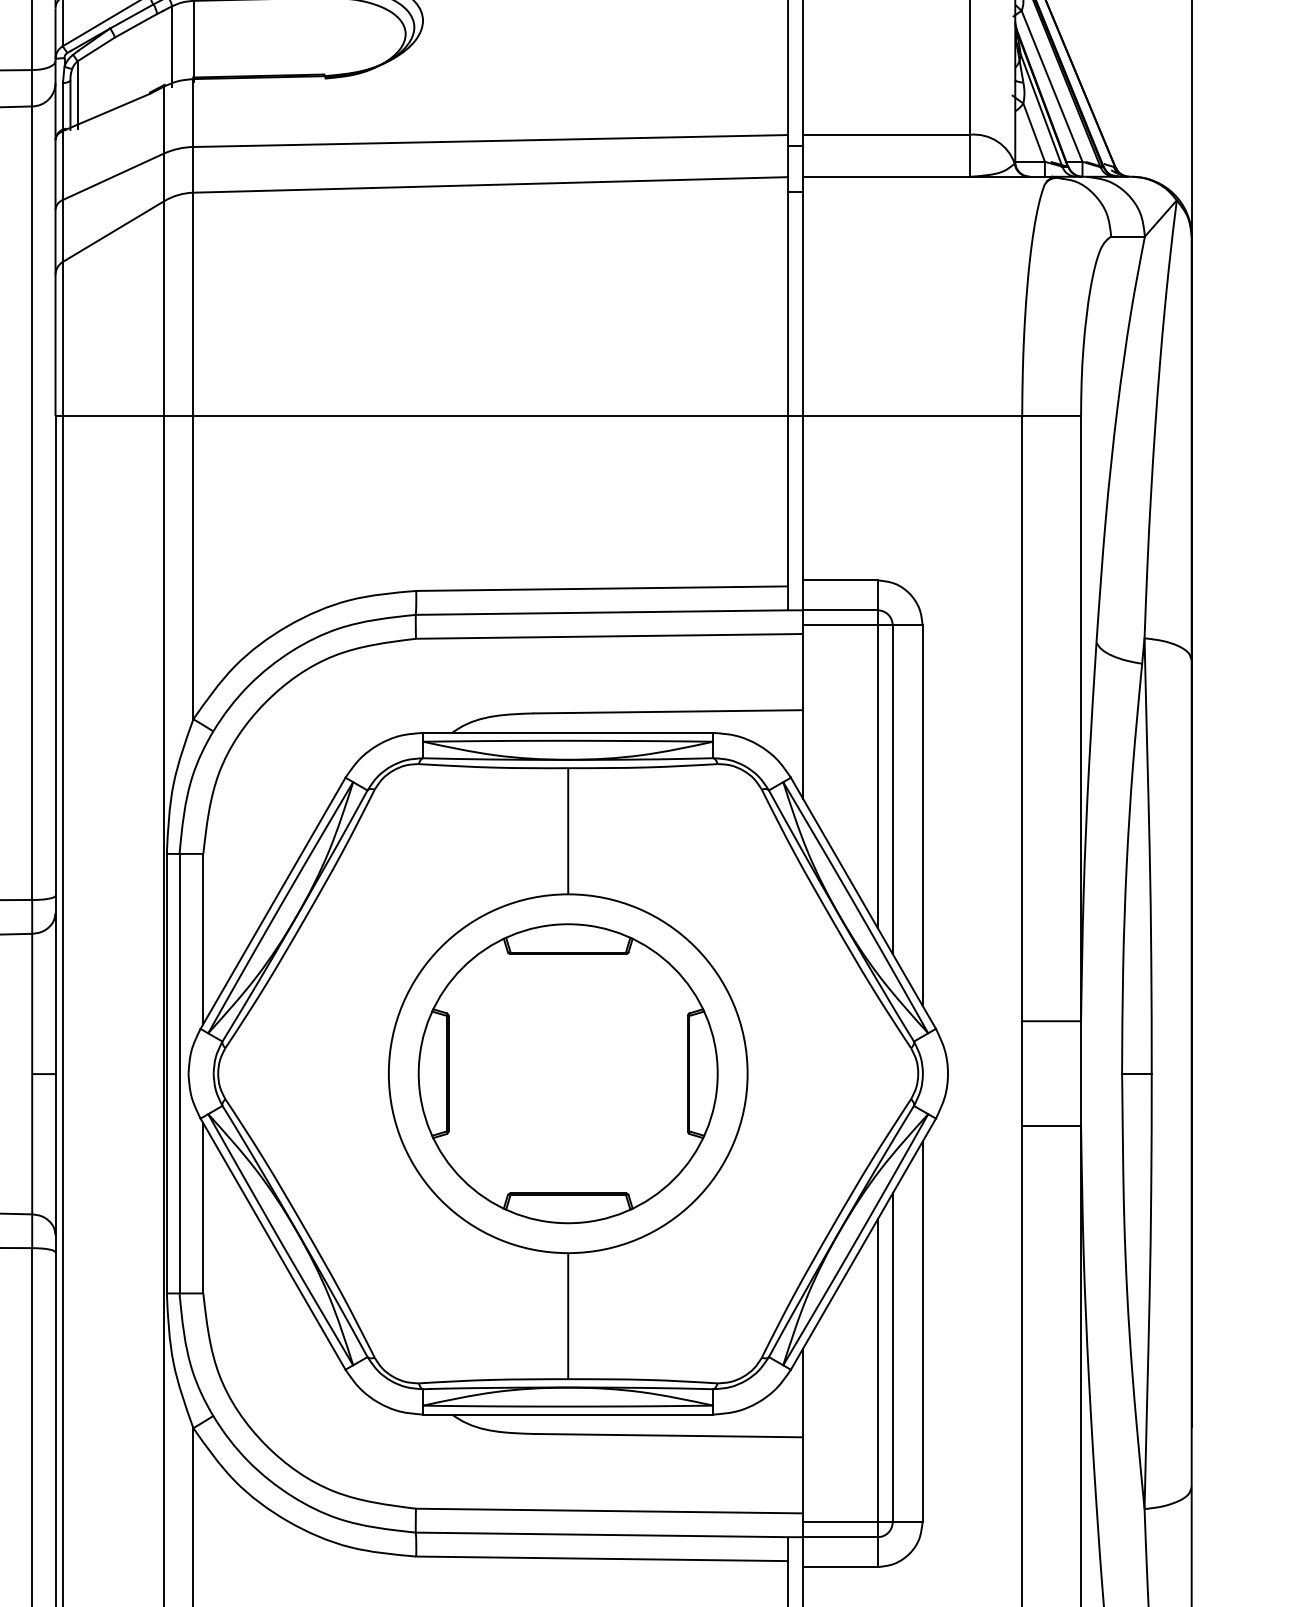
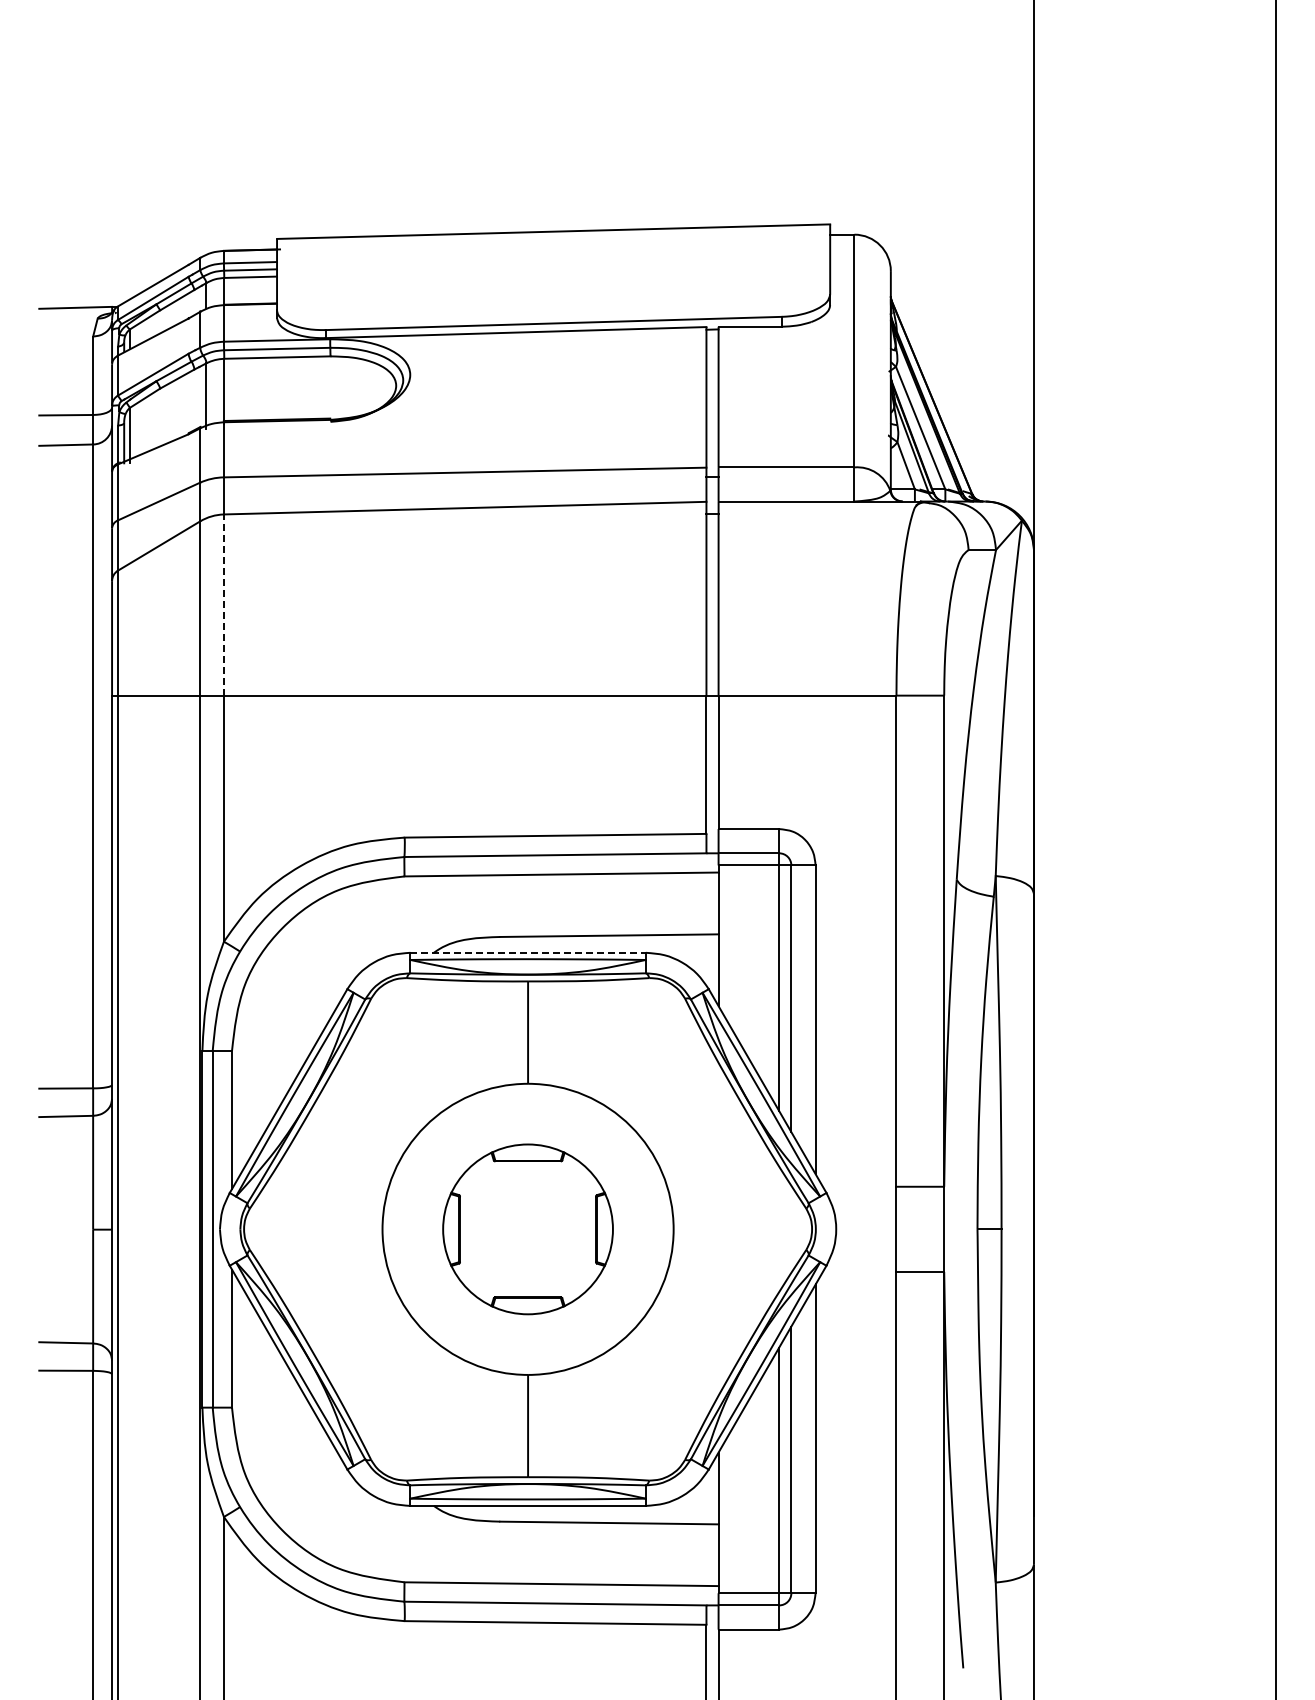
line: (192, 304) -> (223, 605), solid -> dashed
line: (568, 732) -> (528, 952), solid -> dashed
part: (567, 1073) -> (527, 1229), size x0.7

